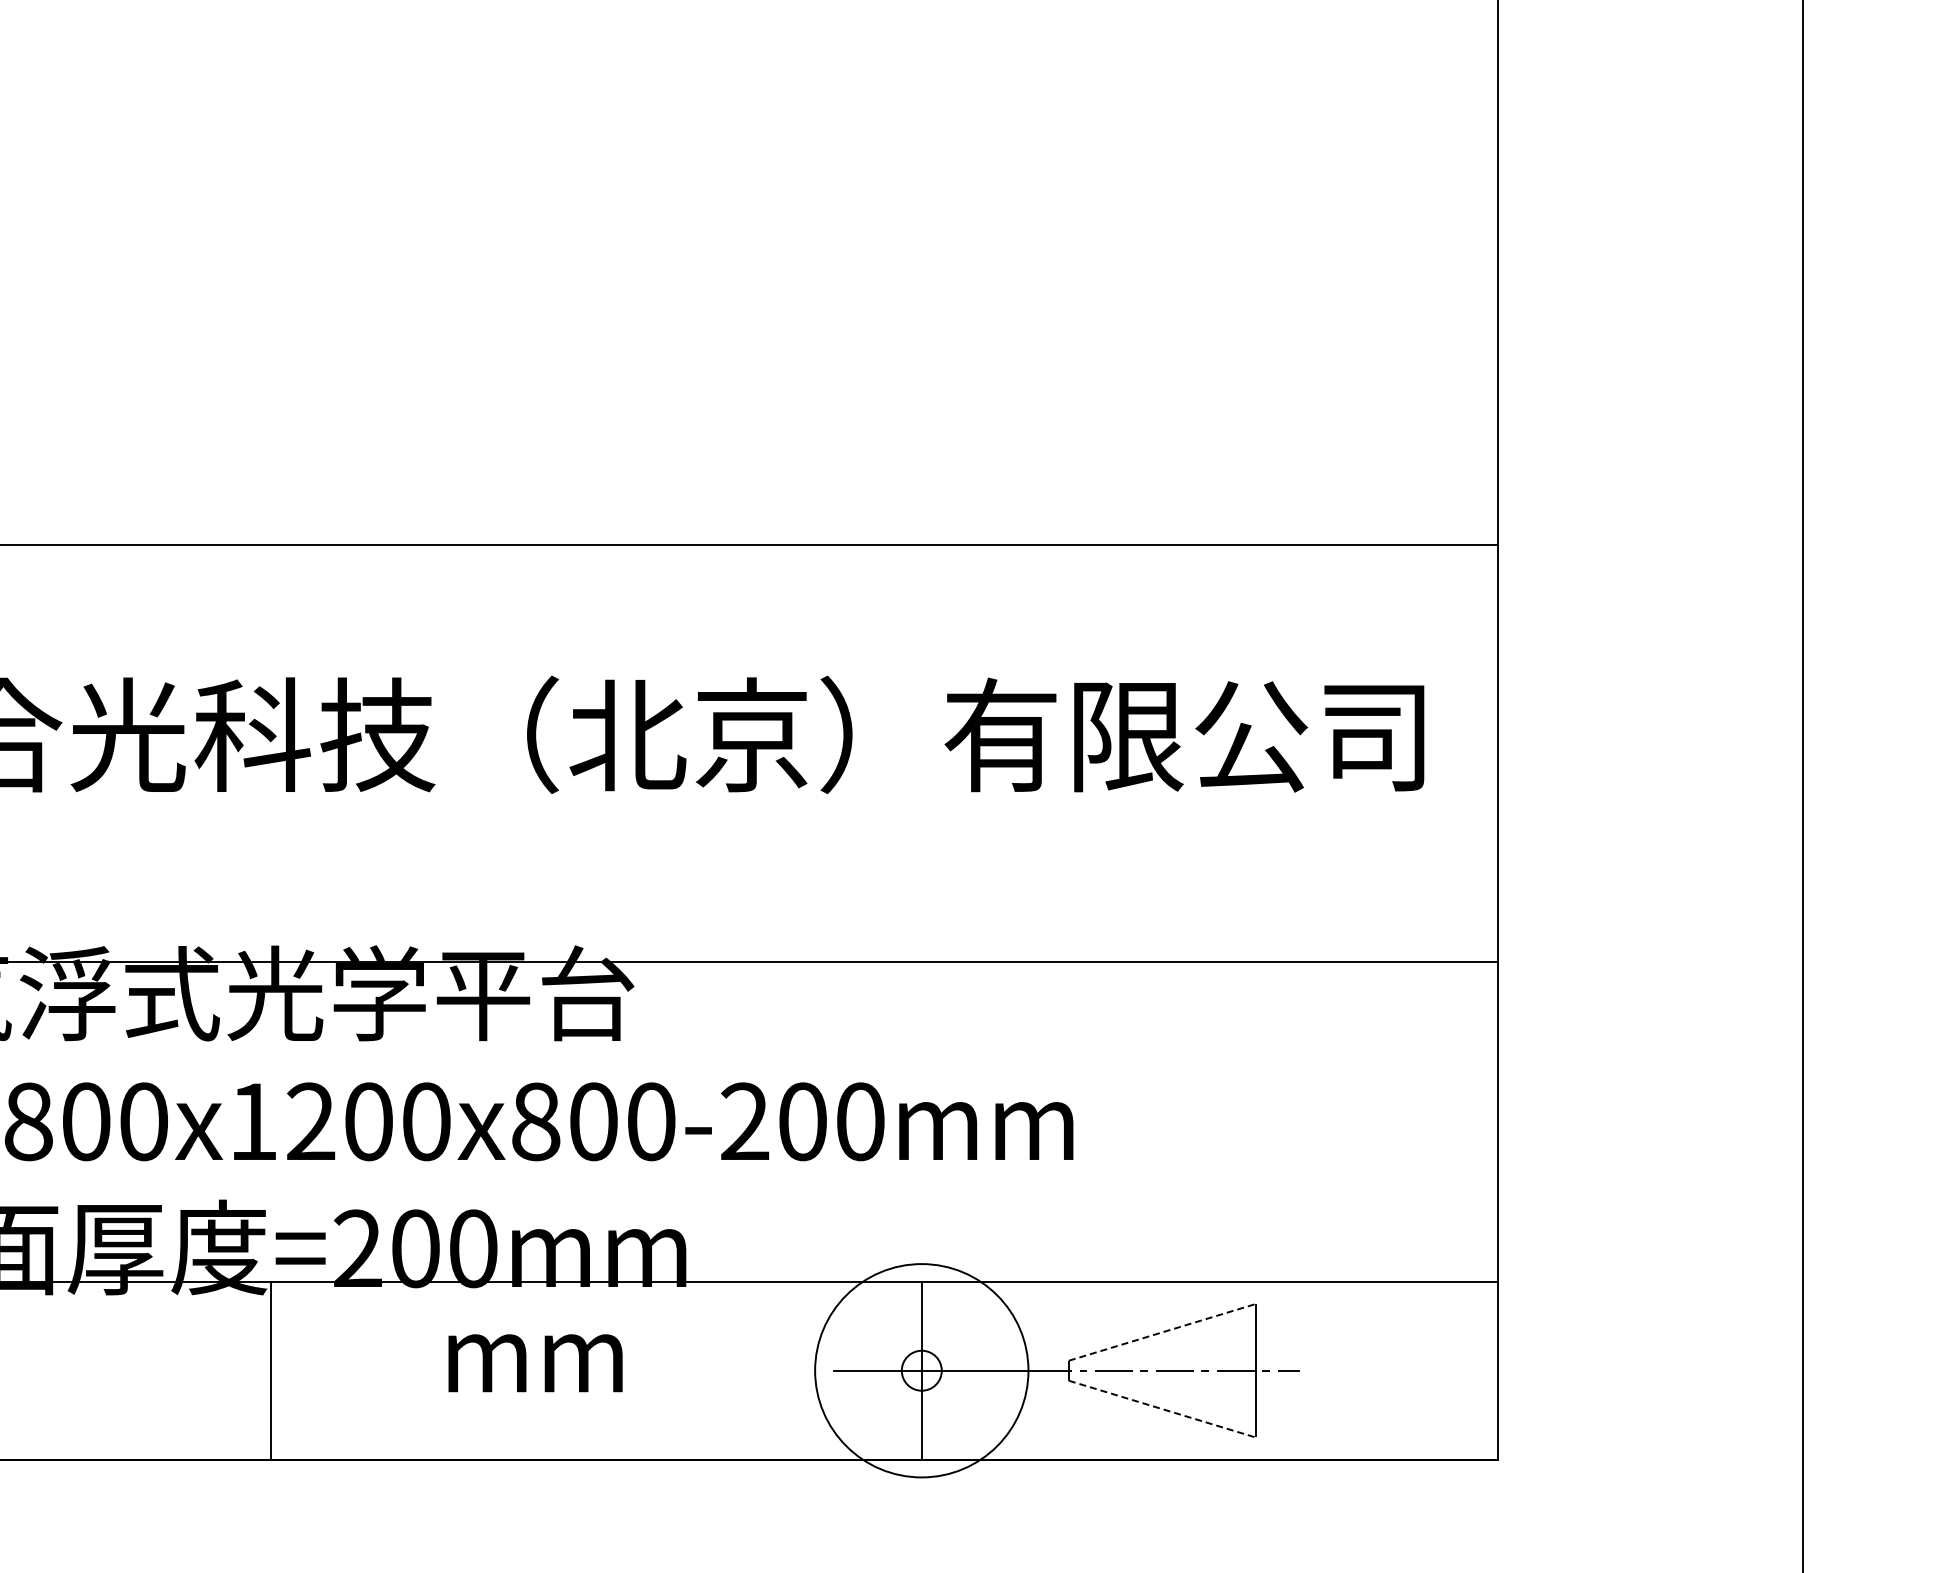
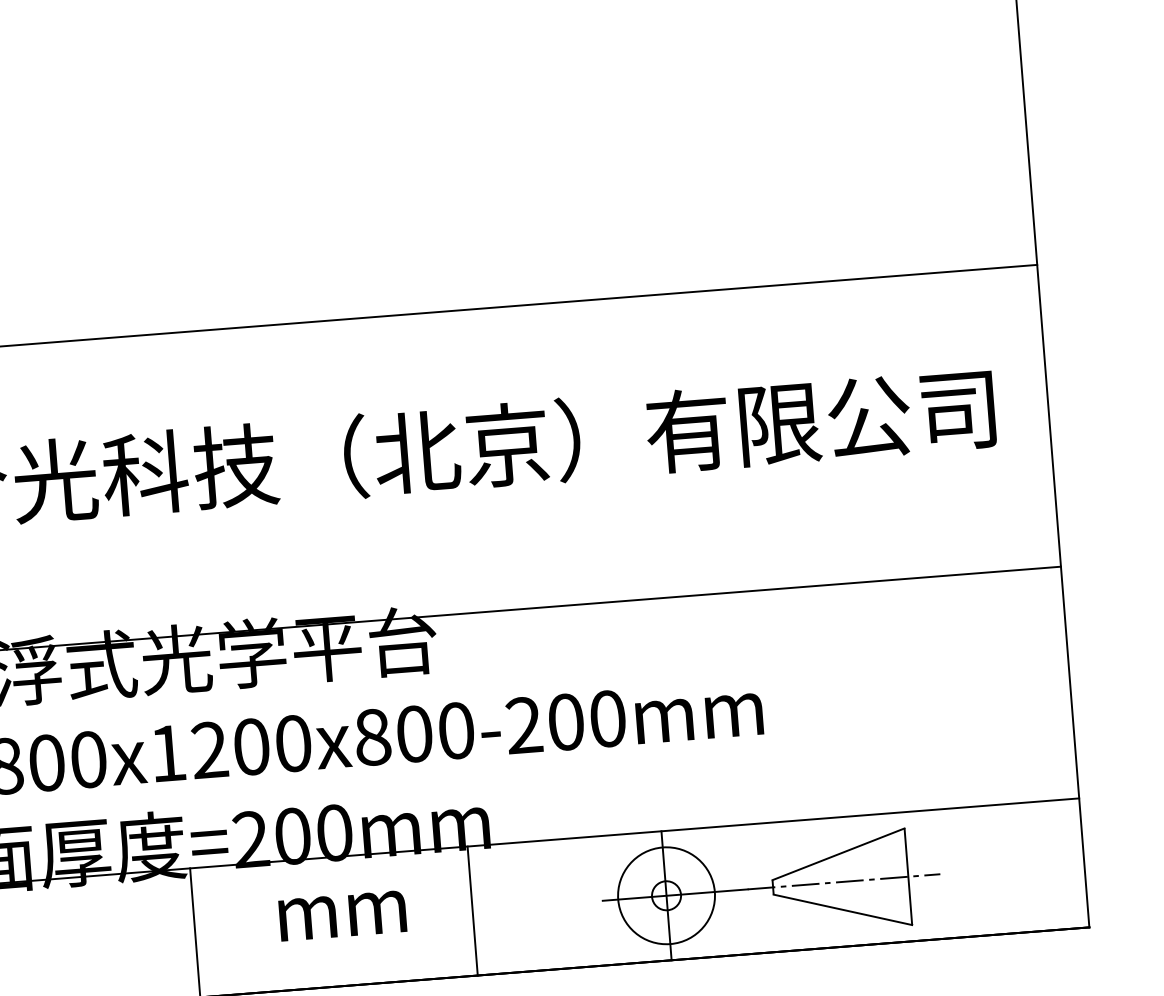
line: (1162, 1332) -> (838, 854), dashed -> solid
text: (535, 1363) -> (342, 915), moved
line: (654, 1370) -> (472, 910), added
circle: (921, 1370) -> (666, 895), size x0.62
line: (1162, 1409) -> (843, 910), dashed -> solid

